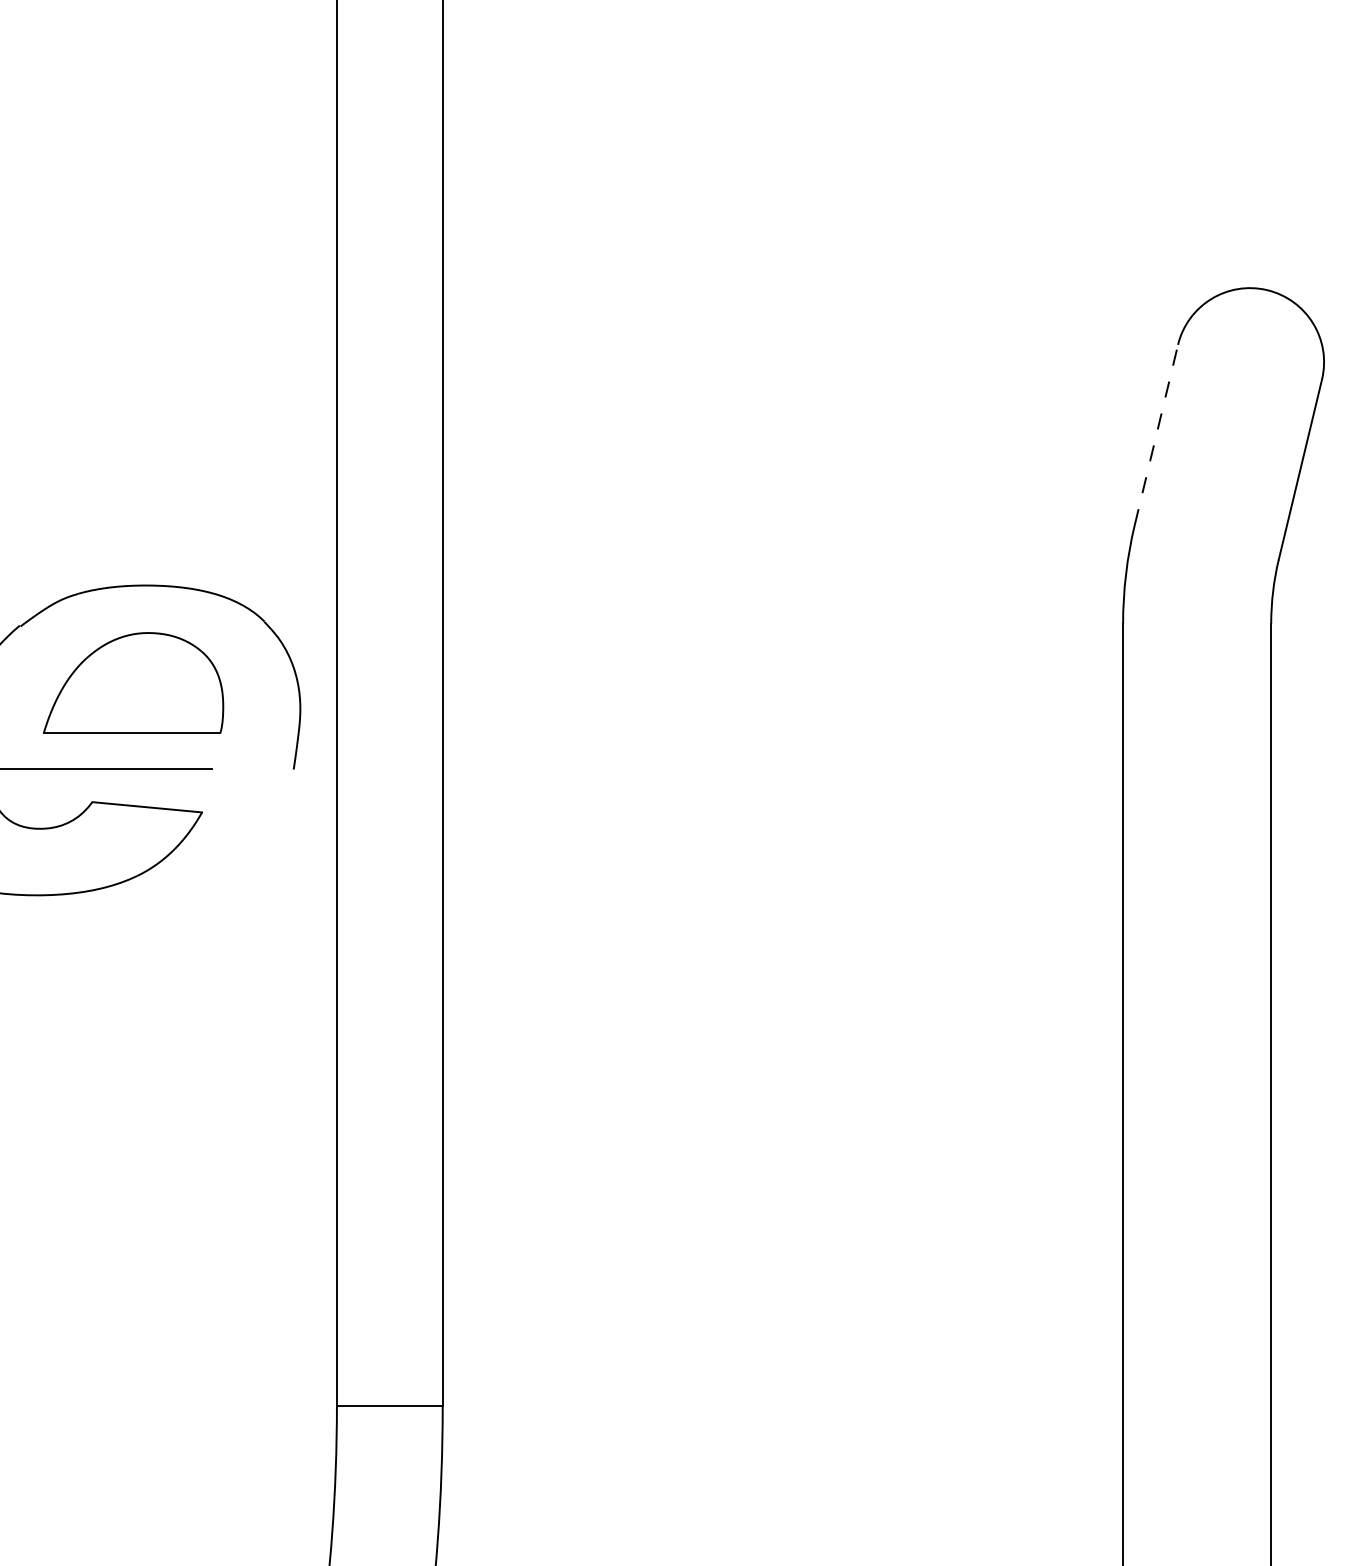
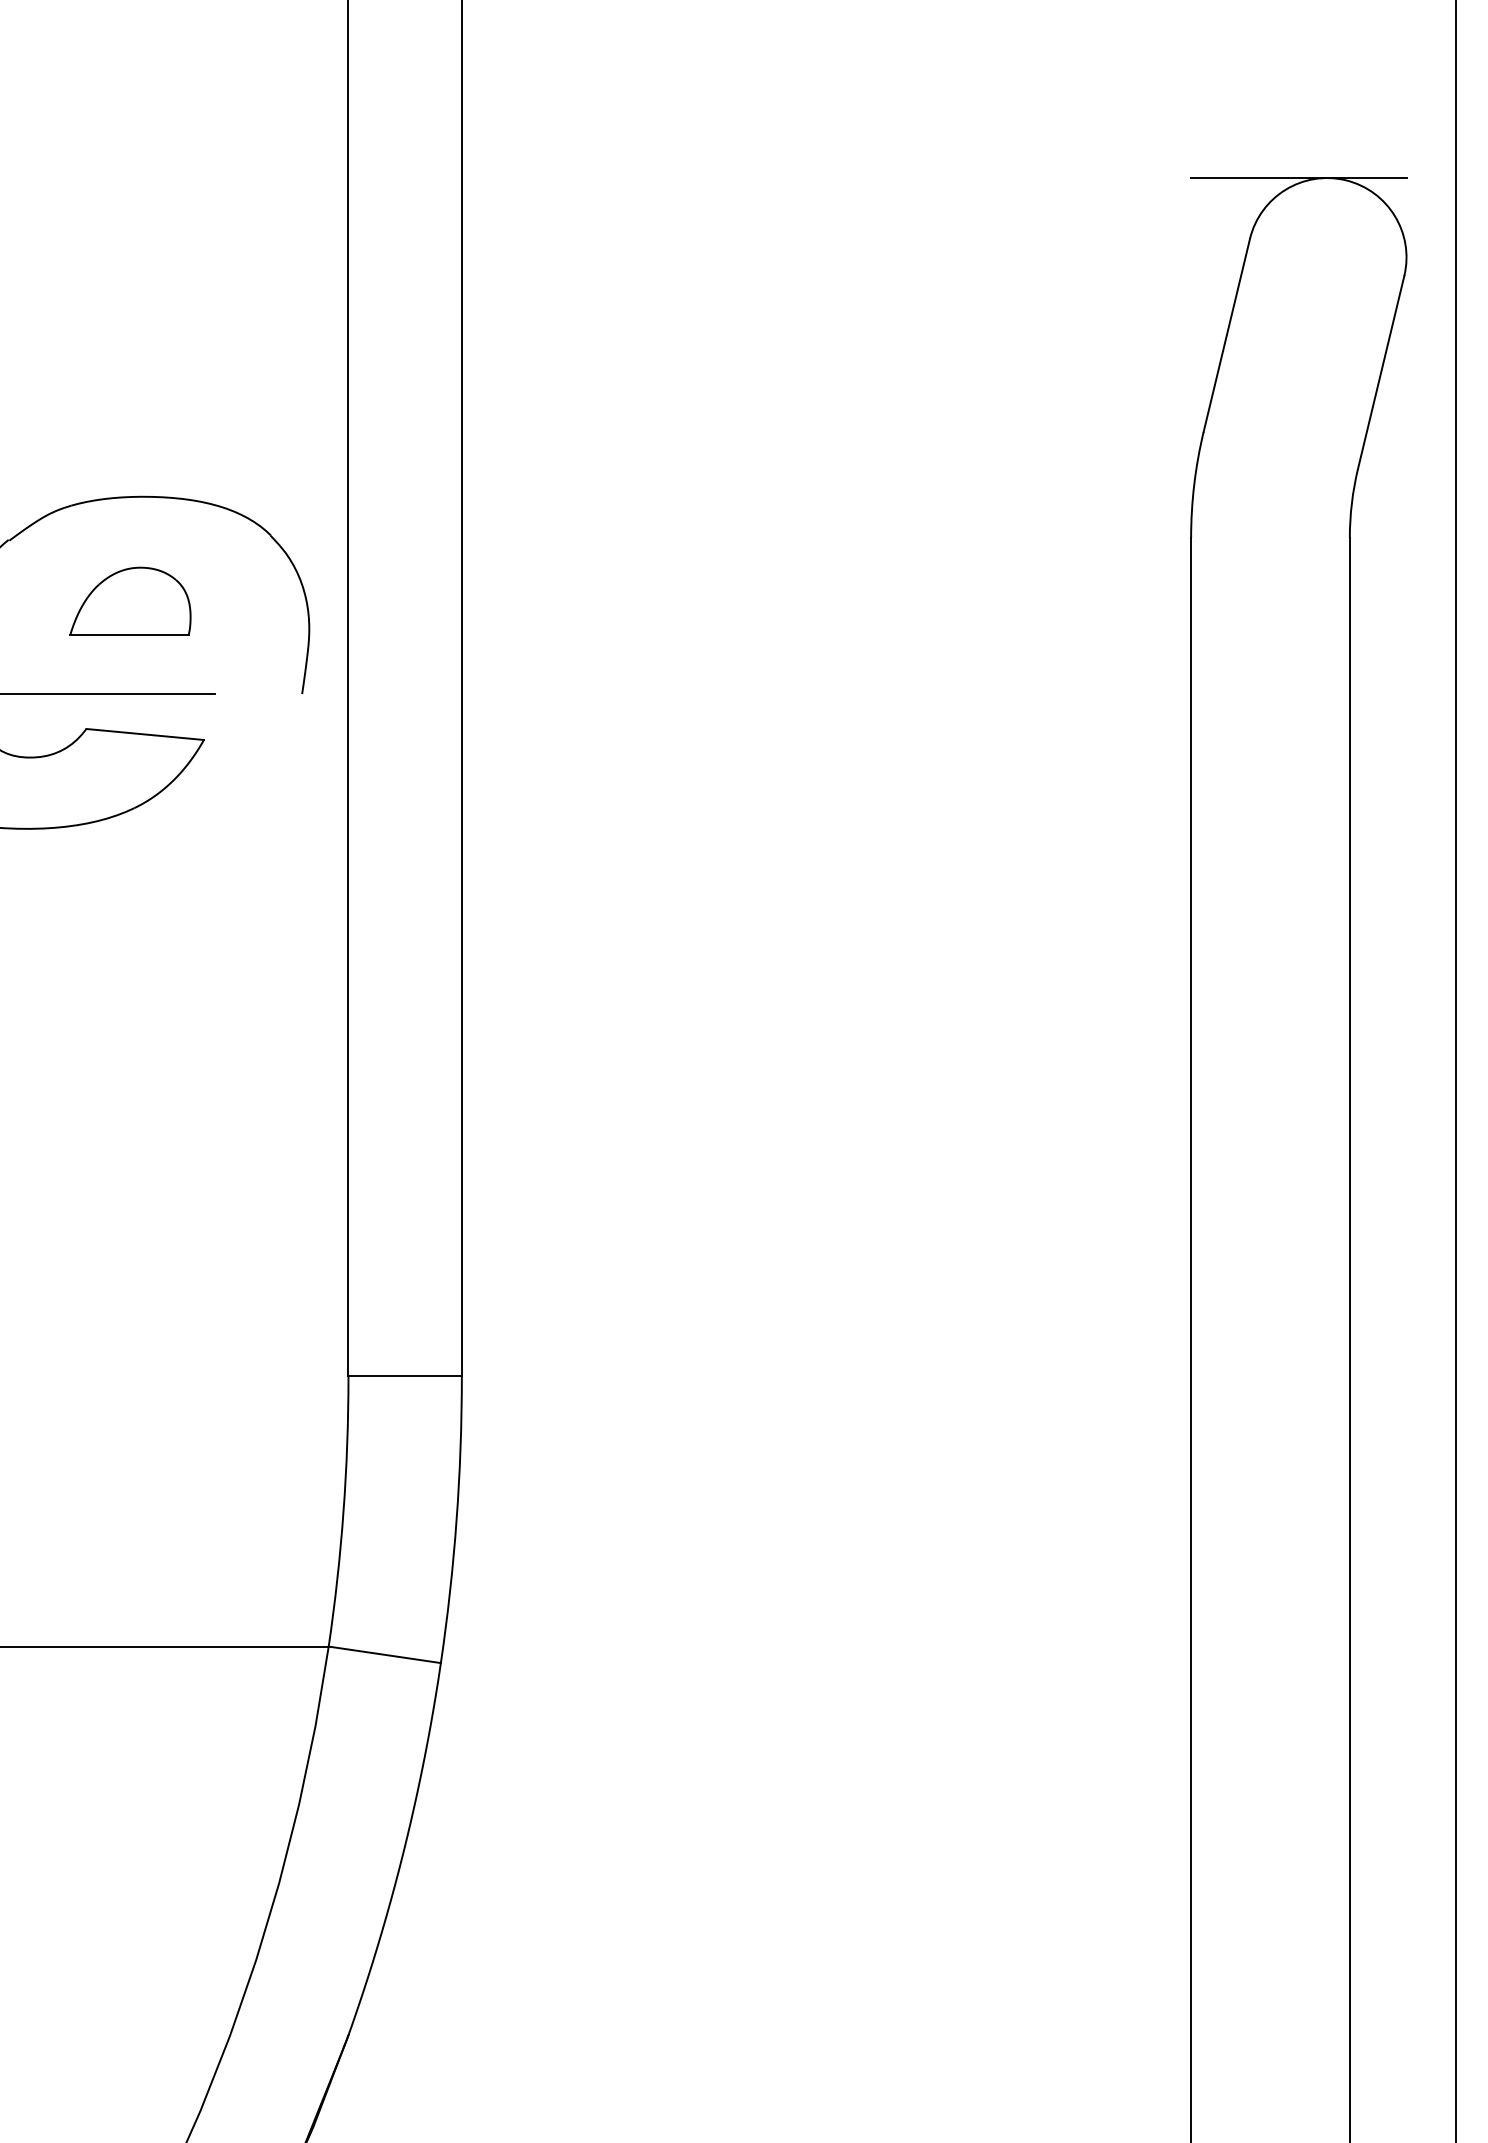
line: (1223, 288) -> (1298, 178), added
line: (1156, 434) -> (1226, 334), dashed -> solid
part: (133, 682) -> (130, 600), size x0.62

